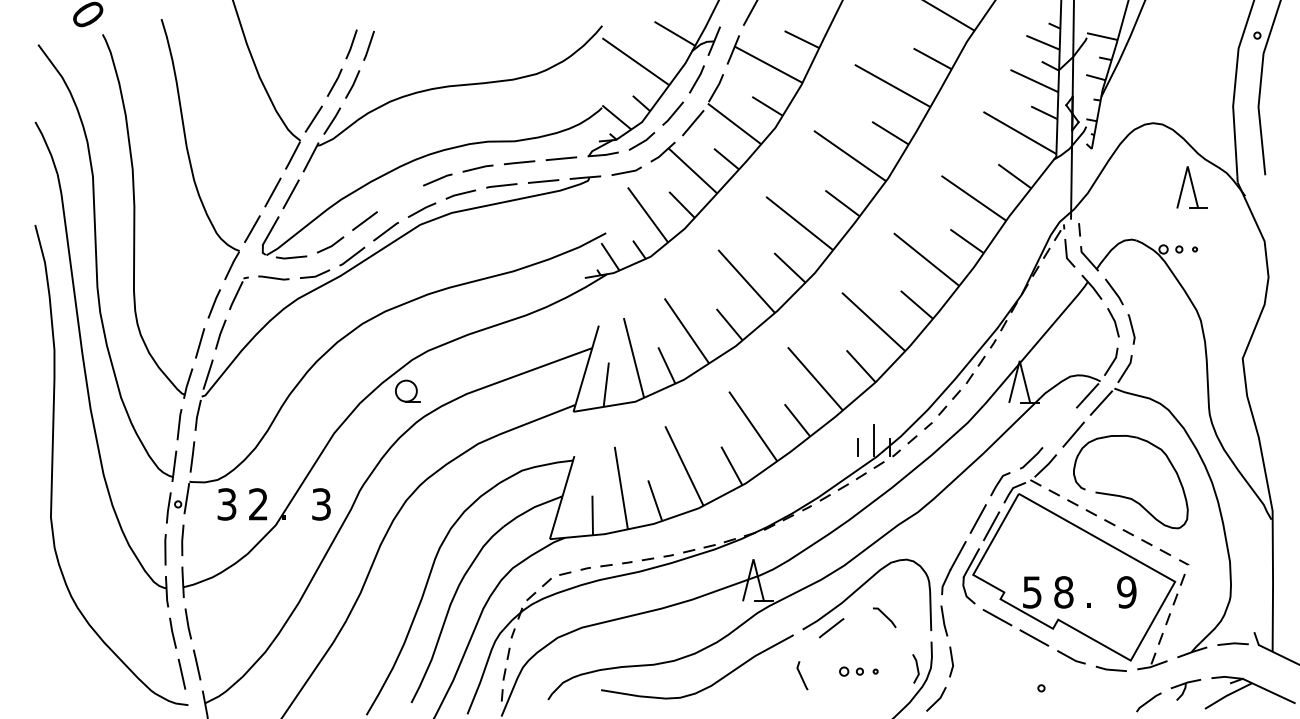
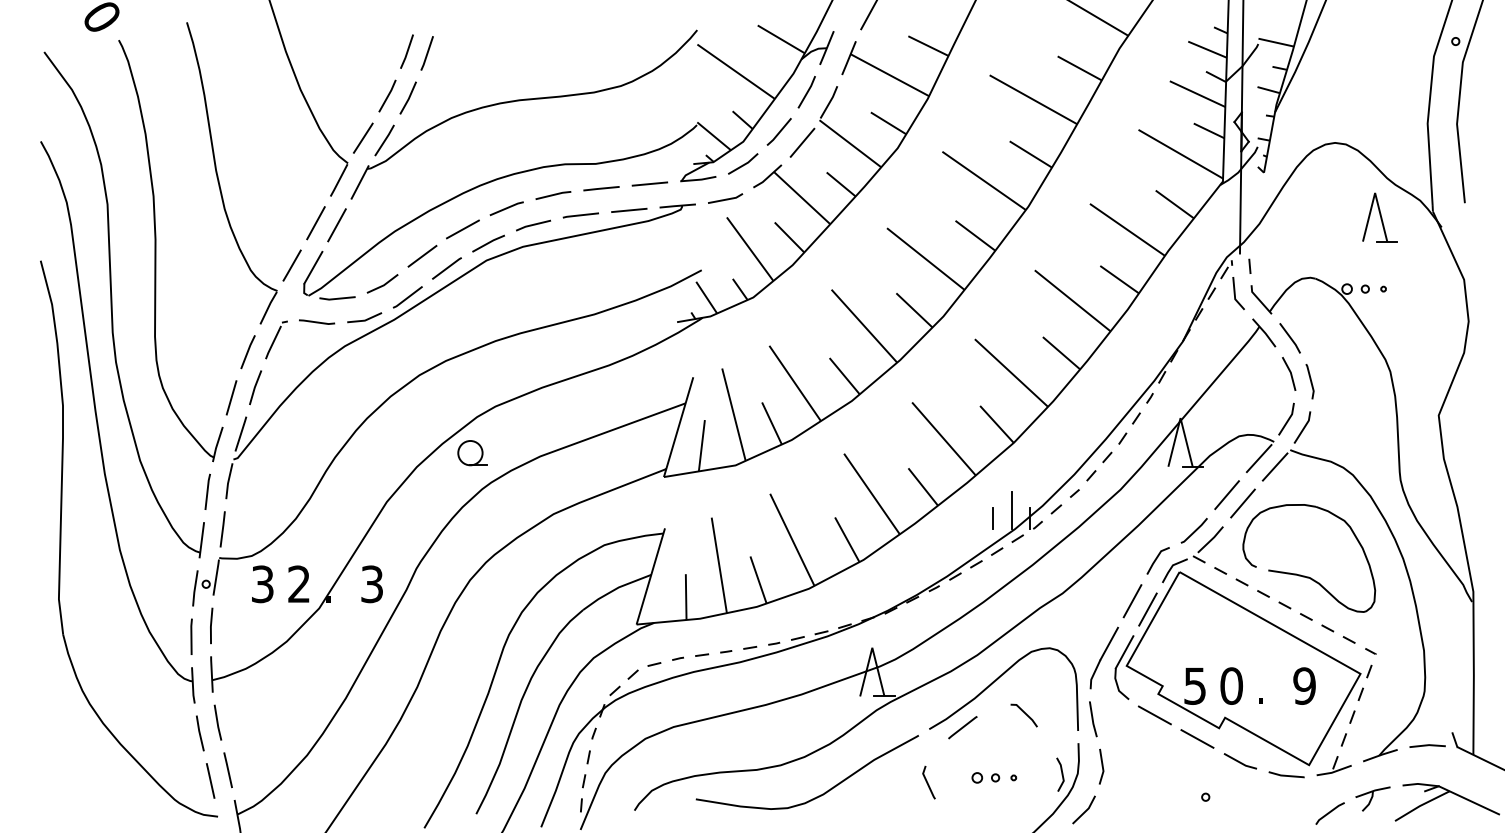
line: (399, 197) -> (462, 229), added
line: (1059, 427) -> (1226, 495), added
text: (1063, 591) -> (1231, 685), 8 -> 0

